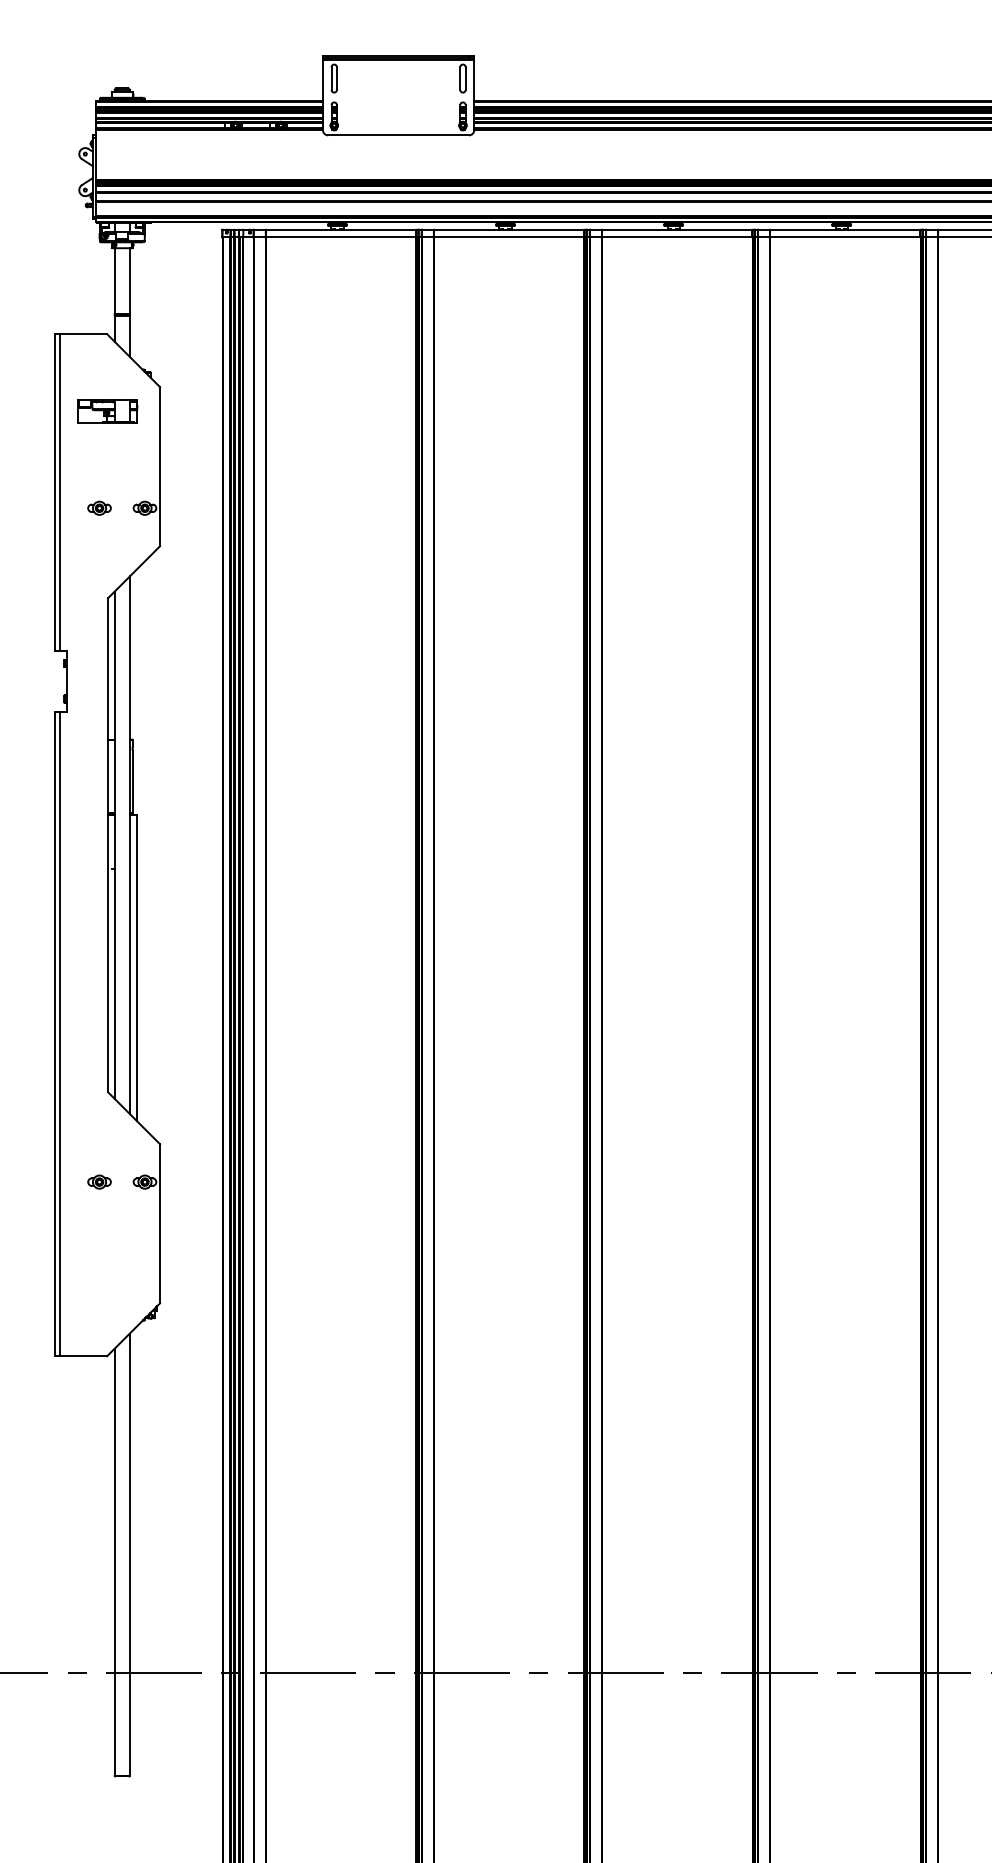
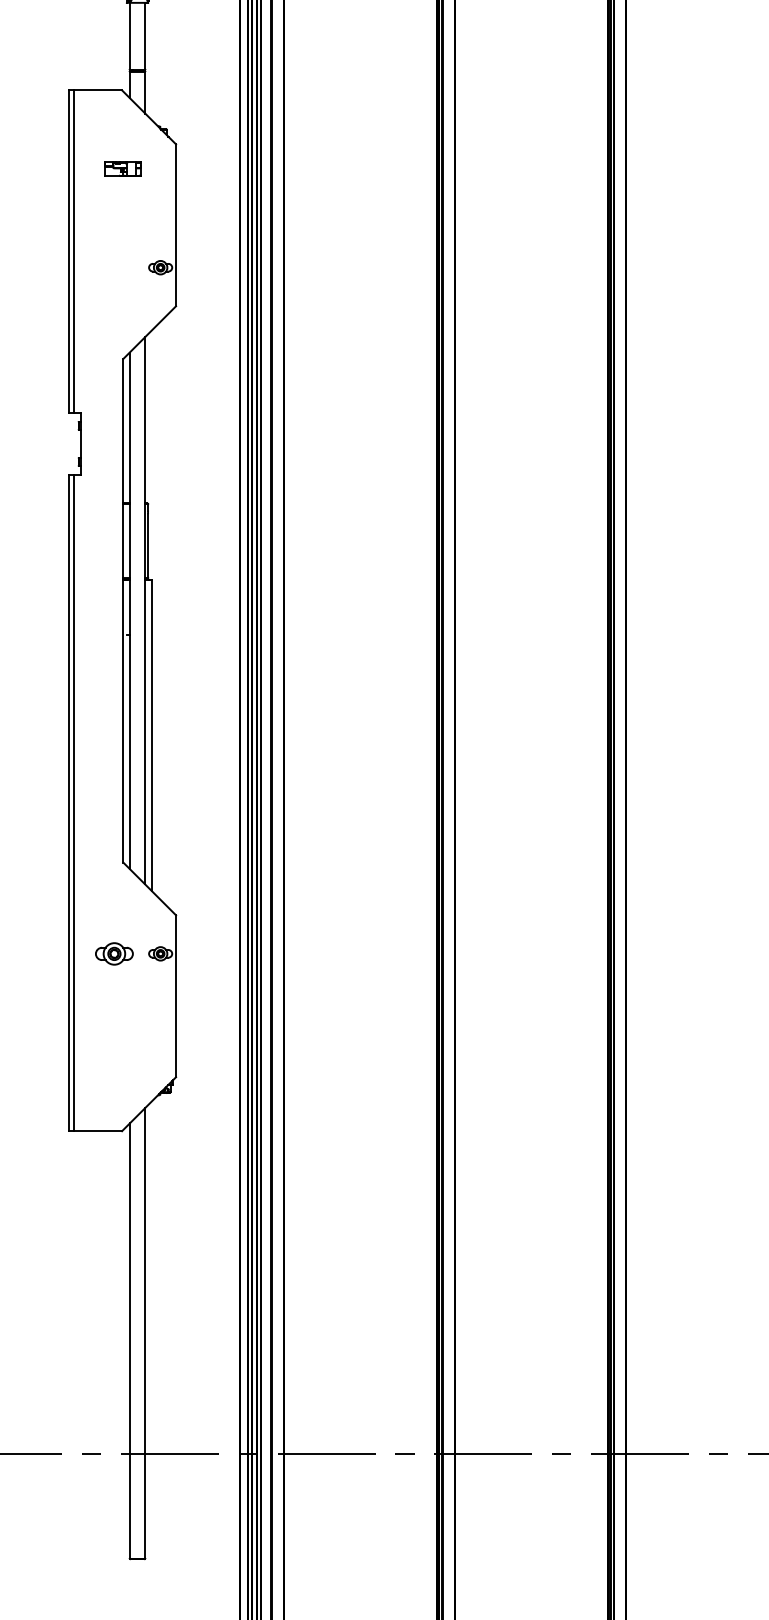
part: (107, 411) -> (122, 169), size x0.6
part: (99, 507) -> (114, 266), removed
part: (99, 1181) -> (114, 953), size x1.6

